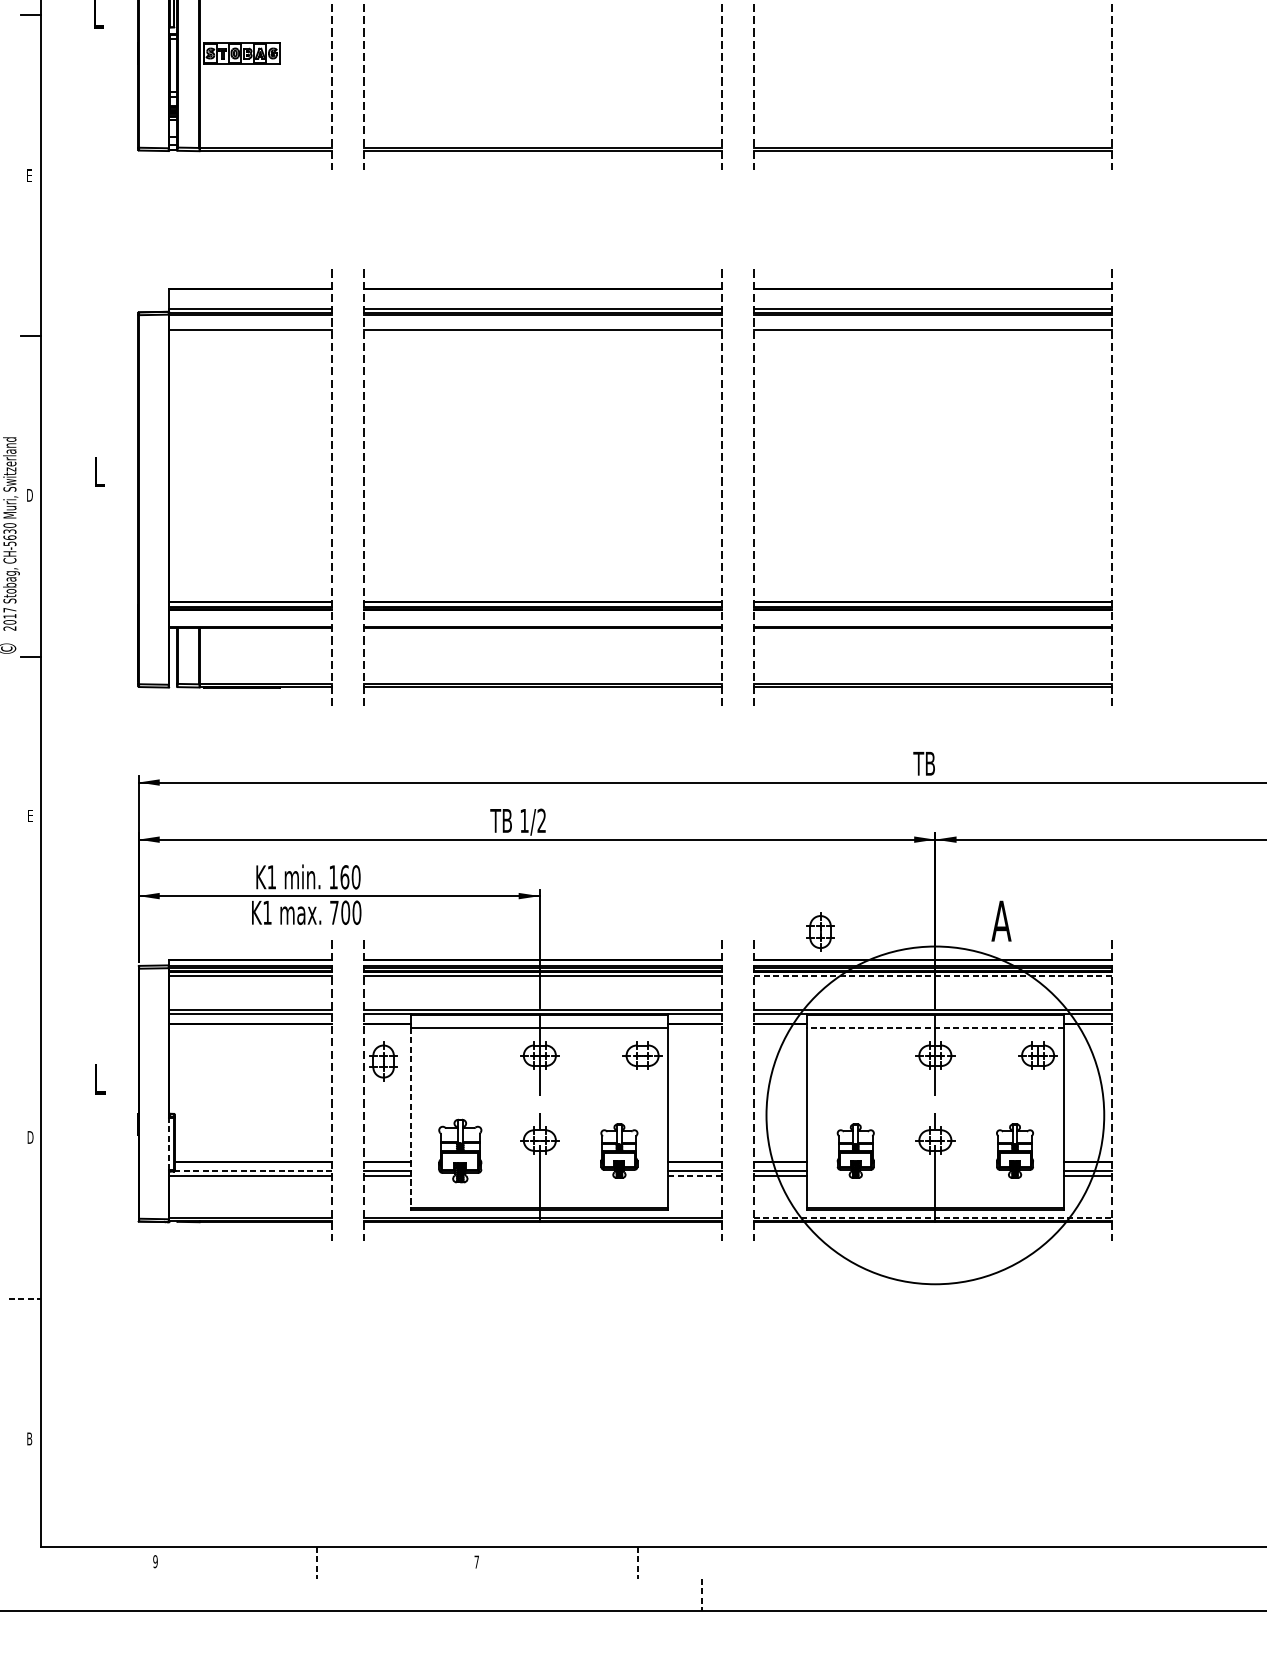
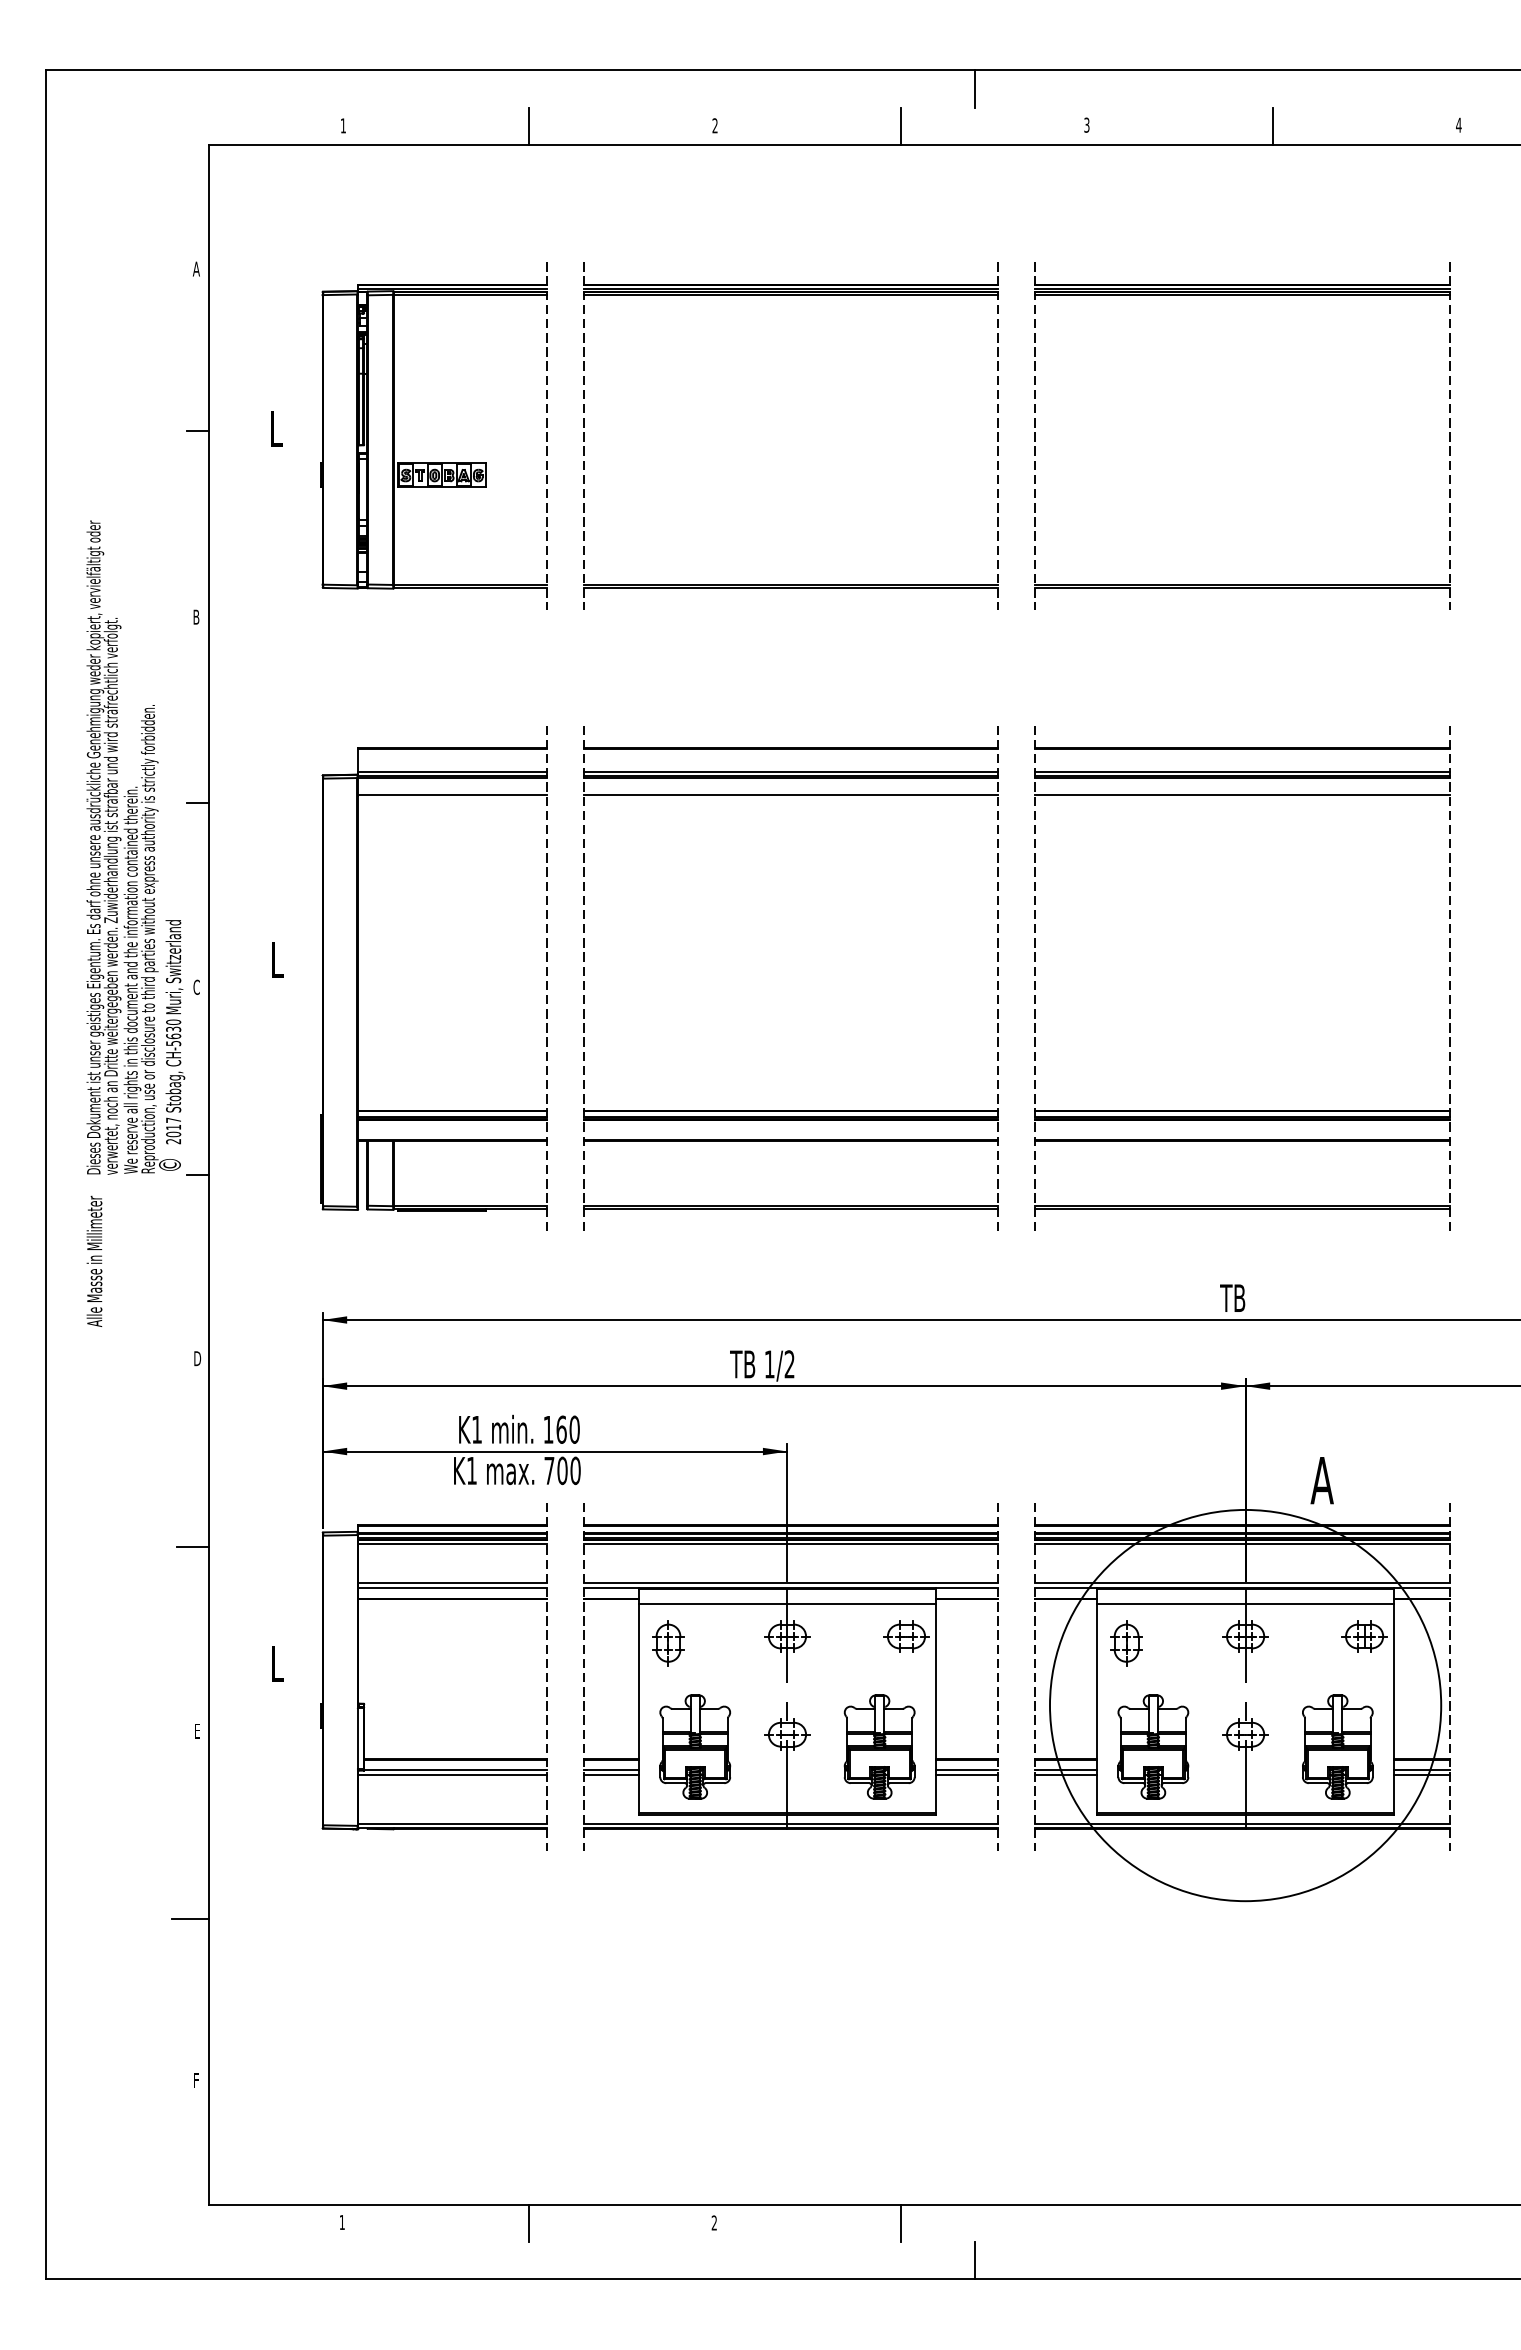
text: (29, 175) -> (196, 616), E -> B
text: (29, 494) -> (196, 986), D -> C
text: (30, 815) -> (197, 1358), E -> D
part: (820, 932) -> (1126, 1643), moved
line: (932, 976) -> (1242, 1544), dashed -> solid
line: (27, 978) -> (193, 1546), added
line: (935, 1027) -> (1245, 1603), dashed -> solid
part: (383, 1061) -> (668, 1643), moved
line: (411, 1117) -> (638, 1708), dashed -> solid
text: (30, 1136) -> (197, 1730), D -> E
line: (169, 1143) -> (358, 1738), dashed -> solid
part: (460, 1150) -> (695, 1746), size x1.43
part: (619, 1150) -> (879, 1746), size x1.67
part: (855, 1150) -> (1153, 1746), size x1.67
part: (1014, 1150) -> (1337, 1746), size x1.67
line: (253, 1171) -> (455, 1770), dashed -> solid
line: (695, 1175) -> (967, 1775), dashed -> solid
line: (933, 1217) -> (1243, 1823), dashed -> solid
line: (24, 1299) -> (190, 1918), dashed -> solid
text: (29, 1439) -> (196, 2080), B -> F
text: (154, 1561) -> (341, 2222), 9 -> 1
text: (476, 1561) -> (713, 2222), 7 -> 2
line: (316, 1562) -> (528, 2223), dashed -> solid
line: (637, 1562) -> (900, 2223), dashed -> solid
line: (702, 1594) -> (975, 2260), dashed -> solid

